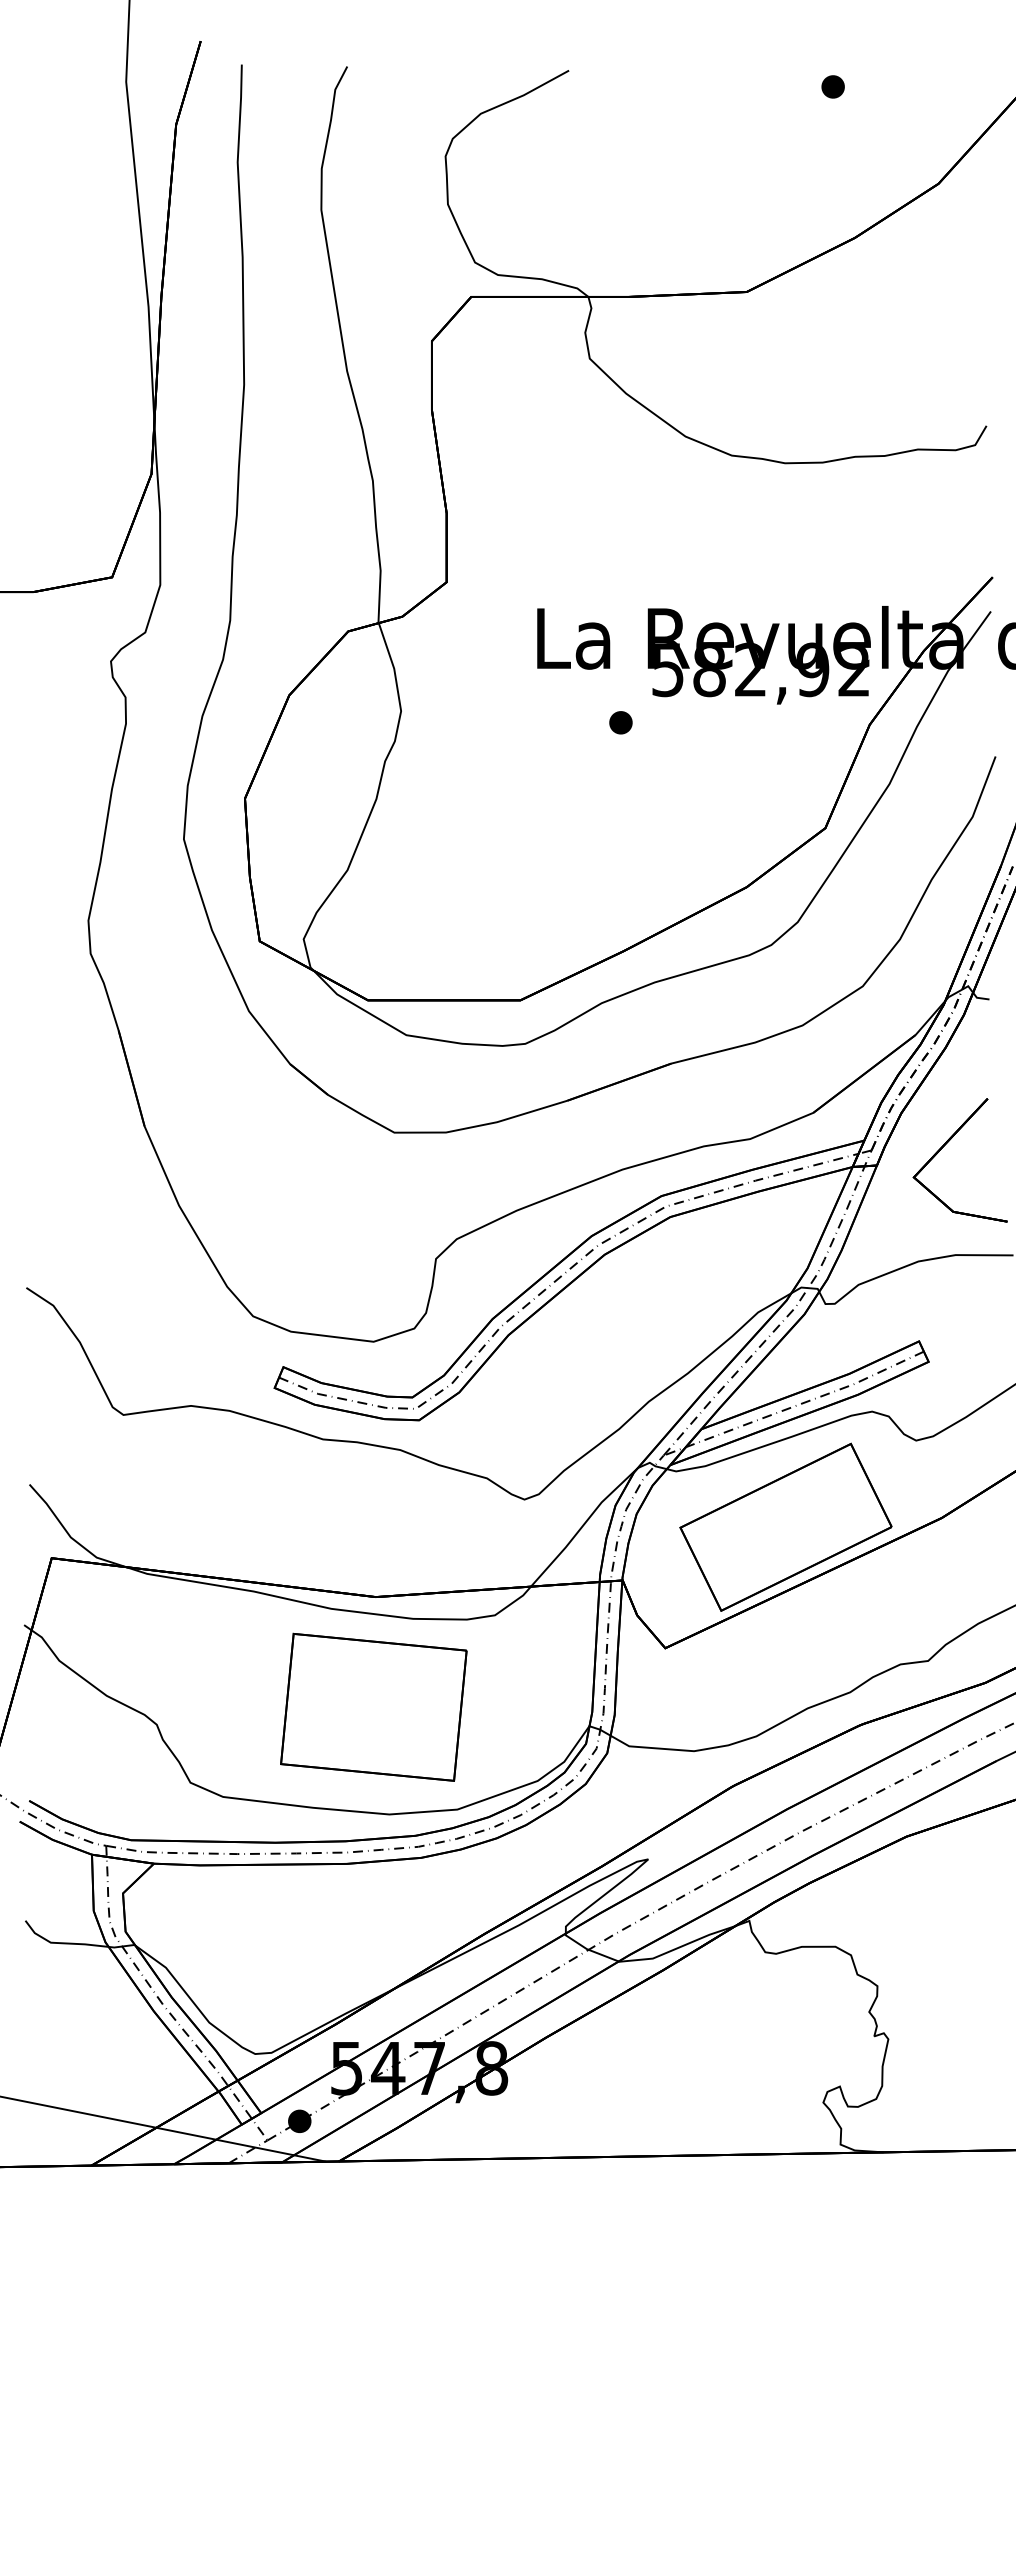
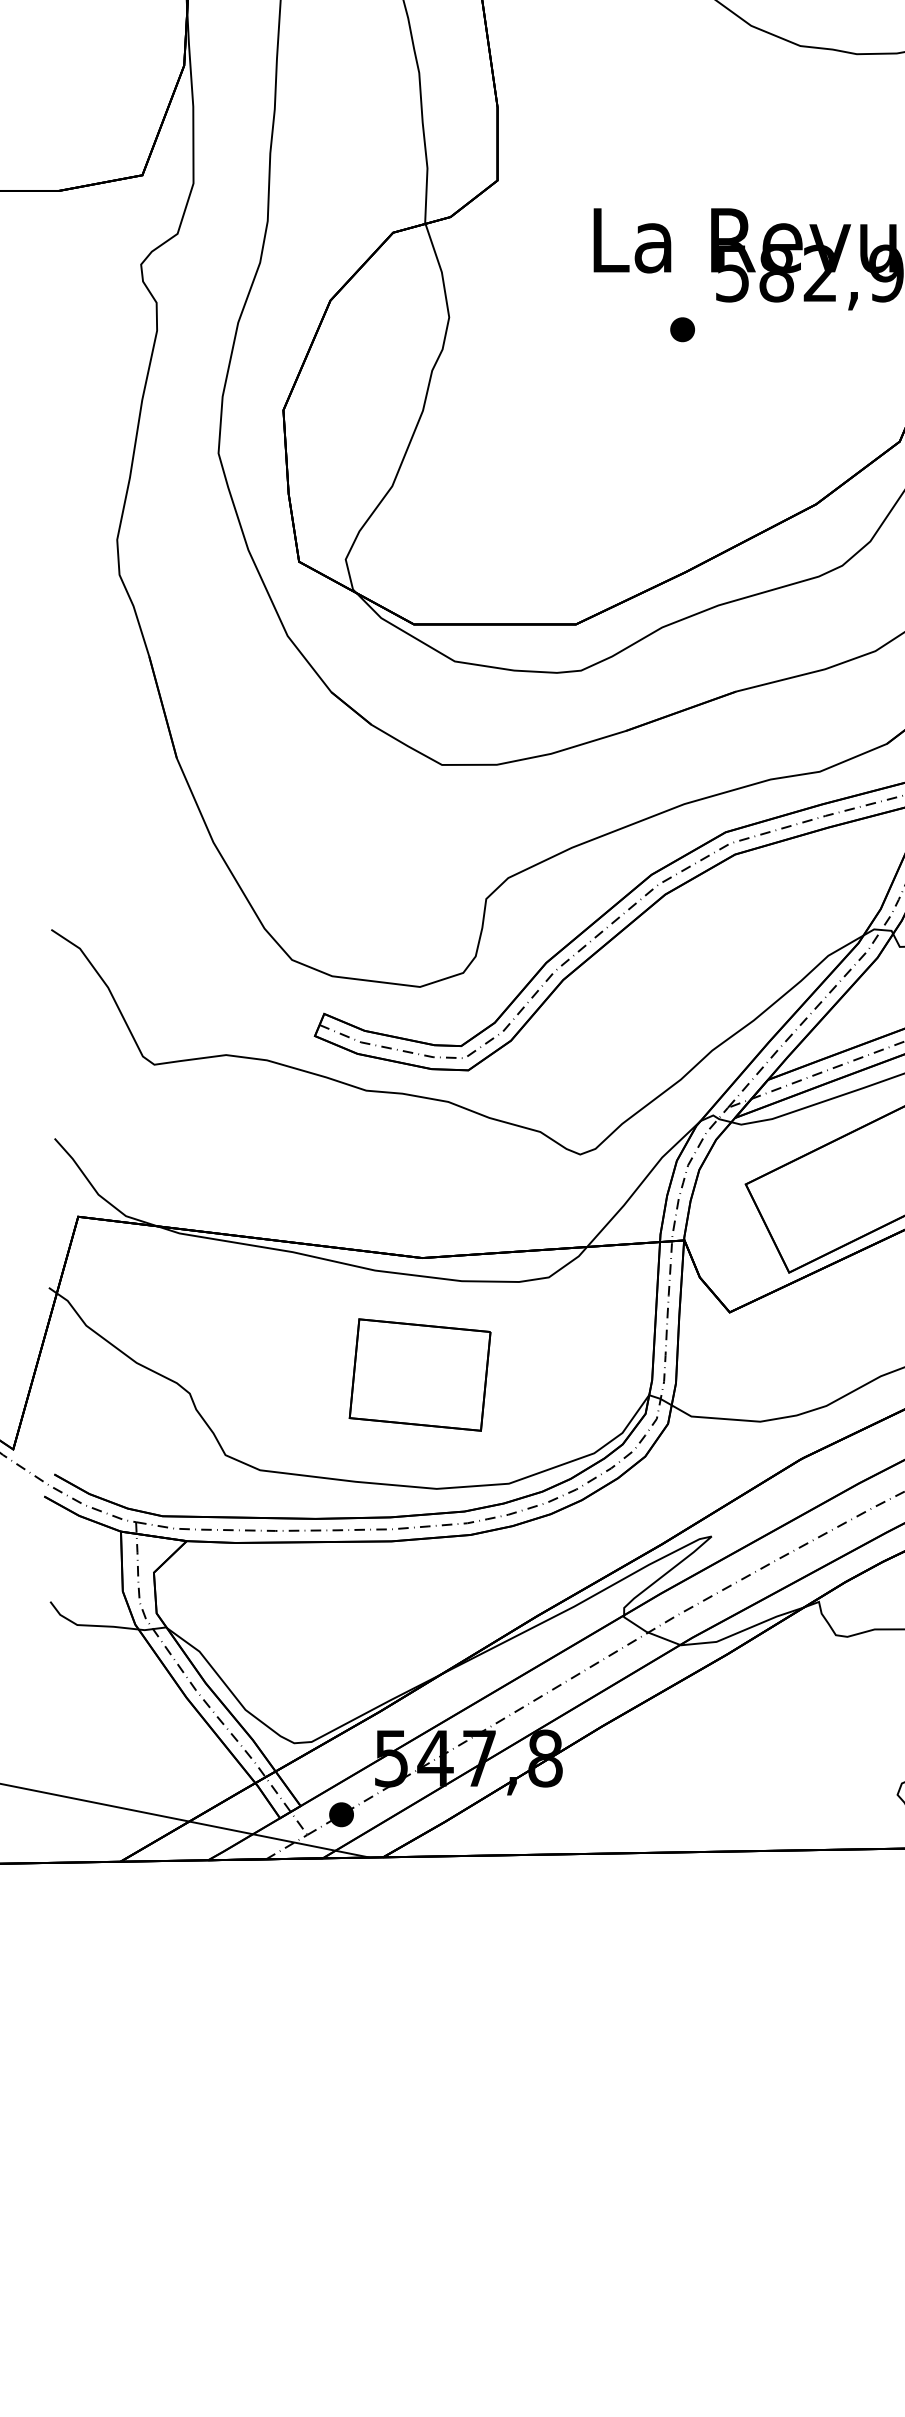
part: (373, 1706) -> (419, 1374), size x0.71

